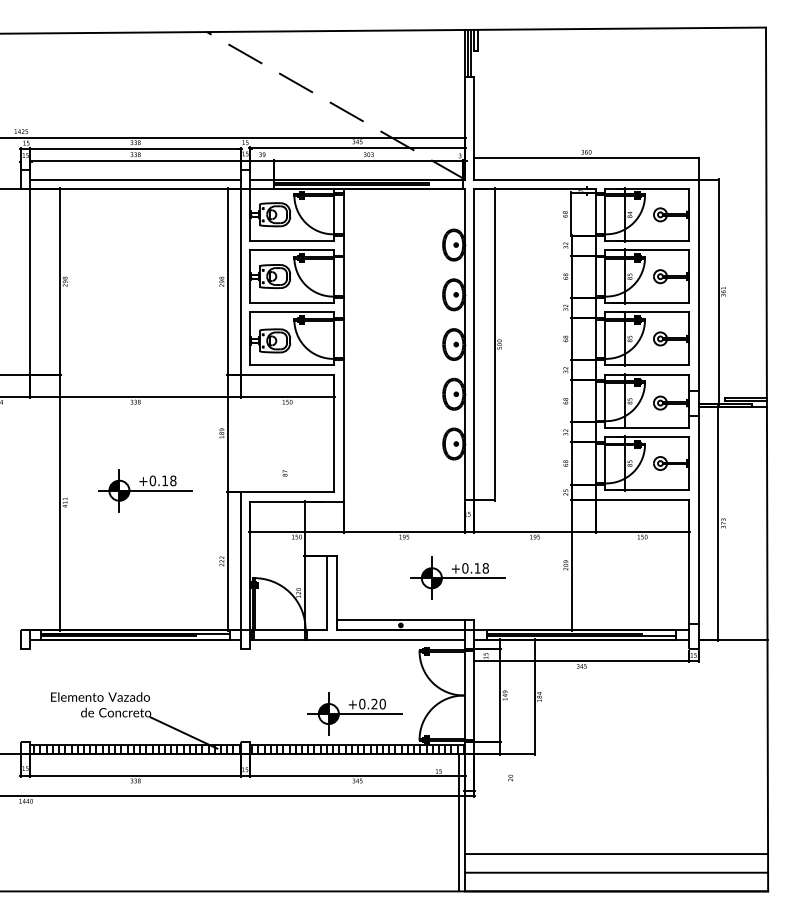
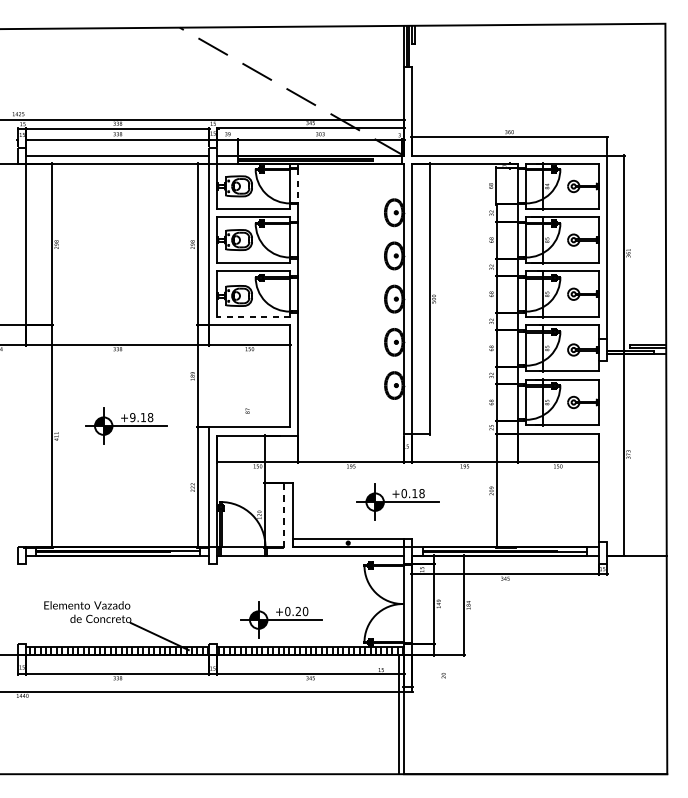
line: (343, 214) -> (298, 186), solid -> dashed
line: (291, 365) -> (253, 317), solid -> dashed
text: (152, 480) -> (132, 417), +0.18 -> +9.18
line: (698, 519) -> (606, 451), removed
line: (327, 592) -> (284, 514), solid -> dashed
part: (354, 713) -> (281, 619), moved
line: (616, 854) -> (535, 742), removed
line: (616, 872) -> (535, 757), removed

